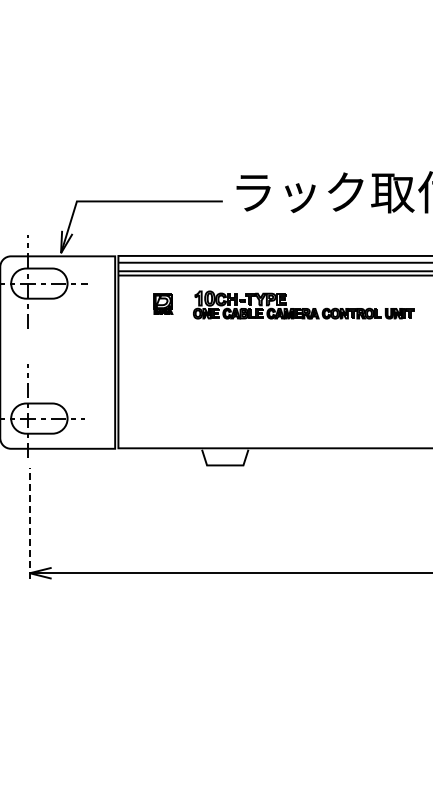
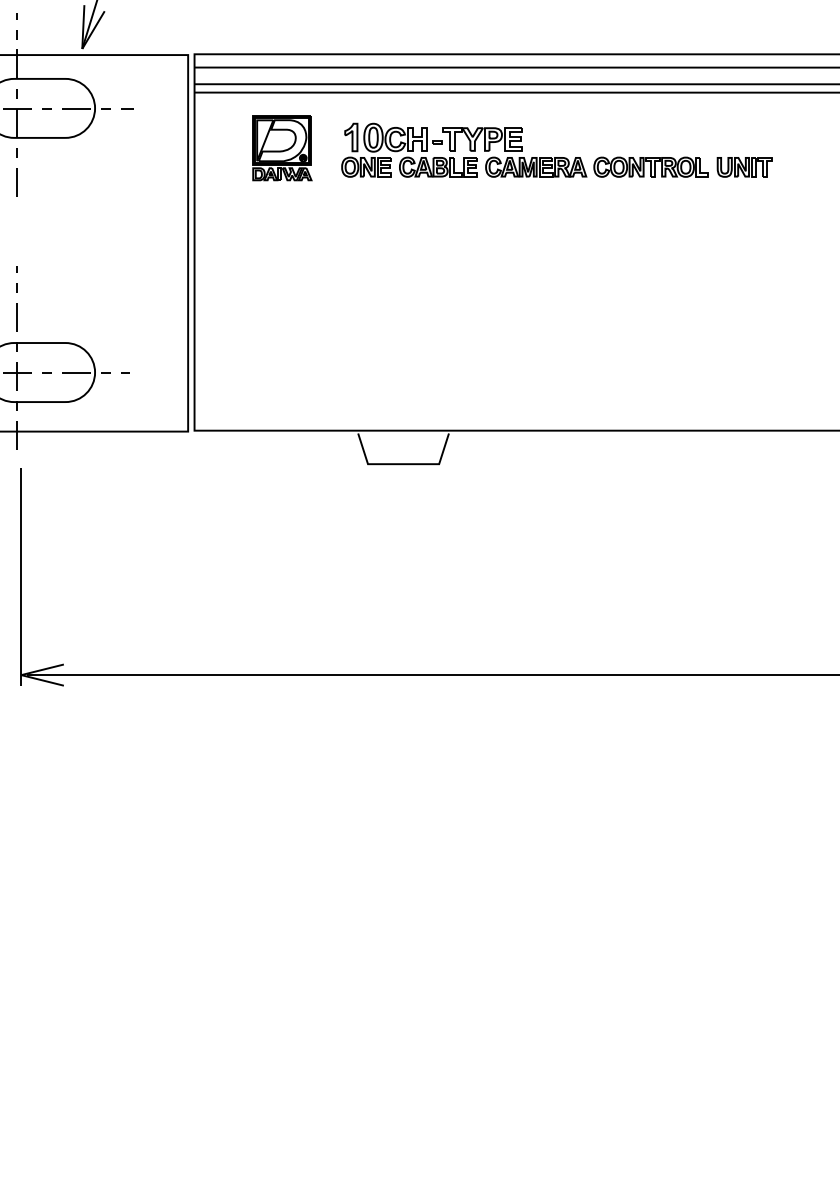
part: (163, 304) -> (282, 149), size x1.67
line: (29, 523) -> (20, 577), dashed -> solid

